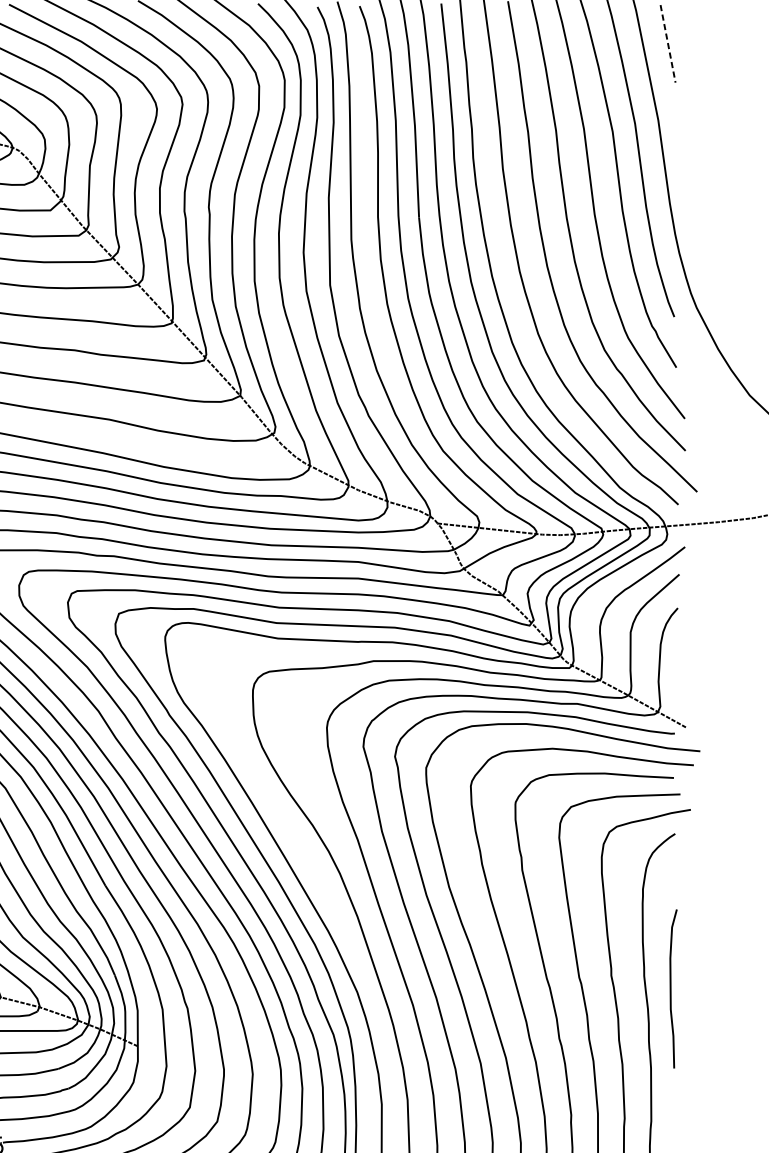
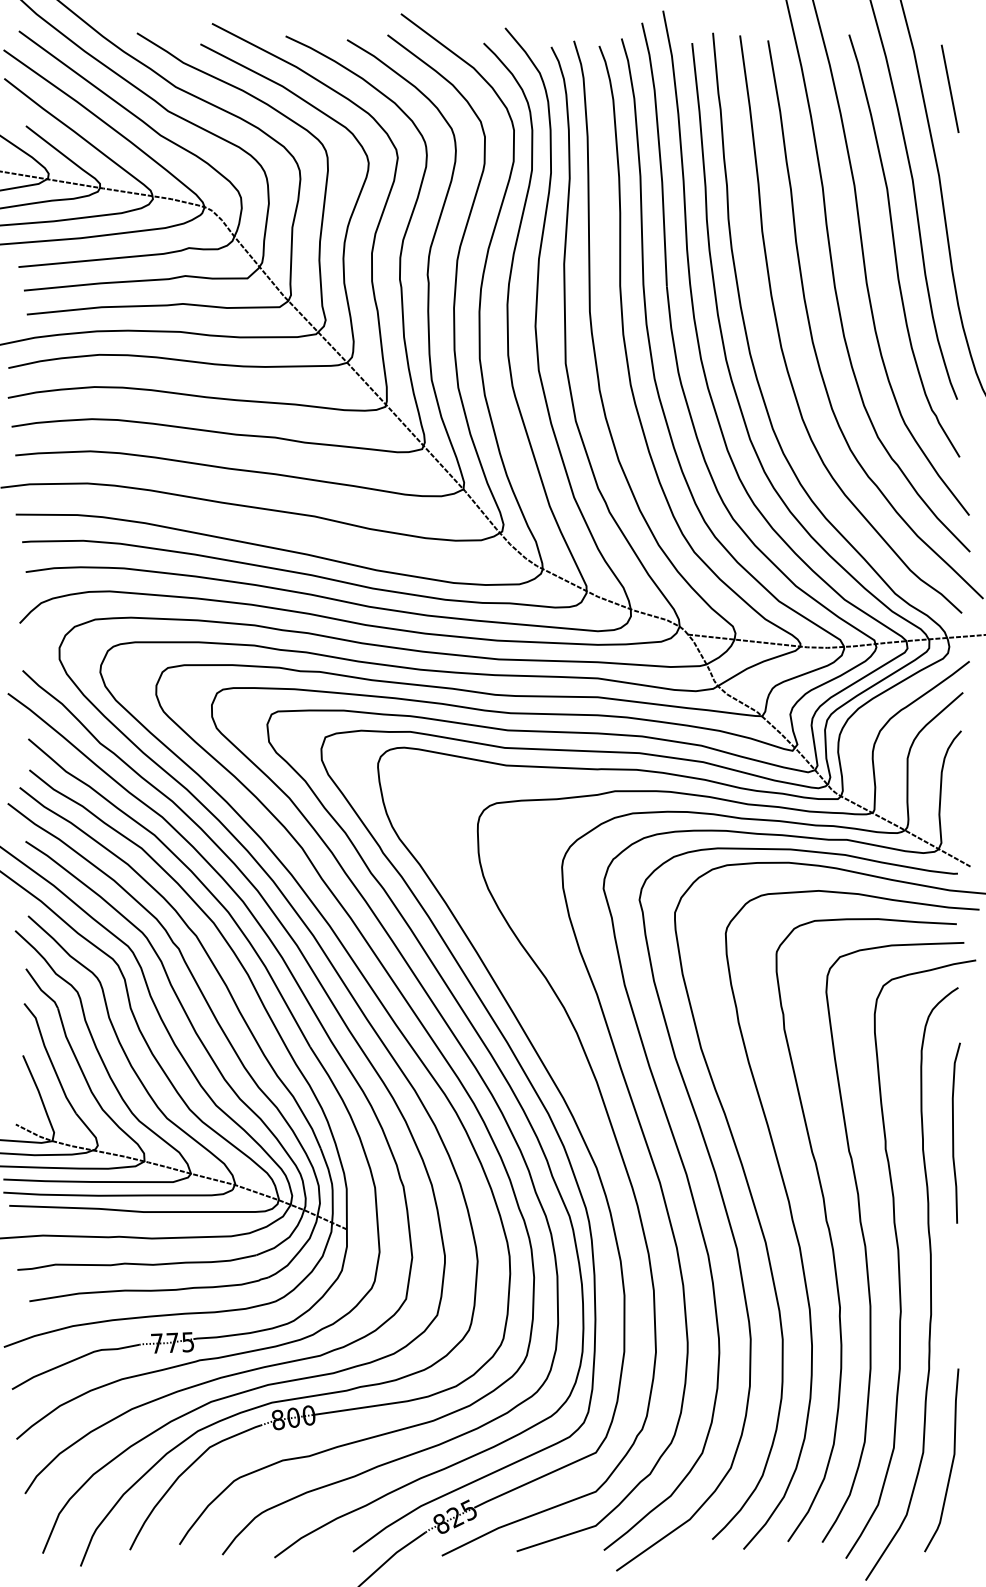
line: (668, 43) -> (950, 88), dashed -> solid
curve: (670, 988) -> (953, 1132), moved

